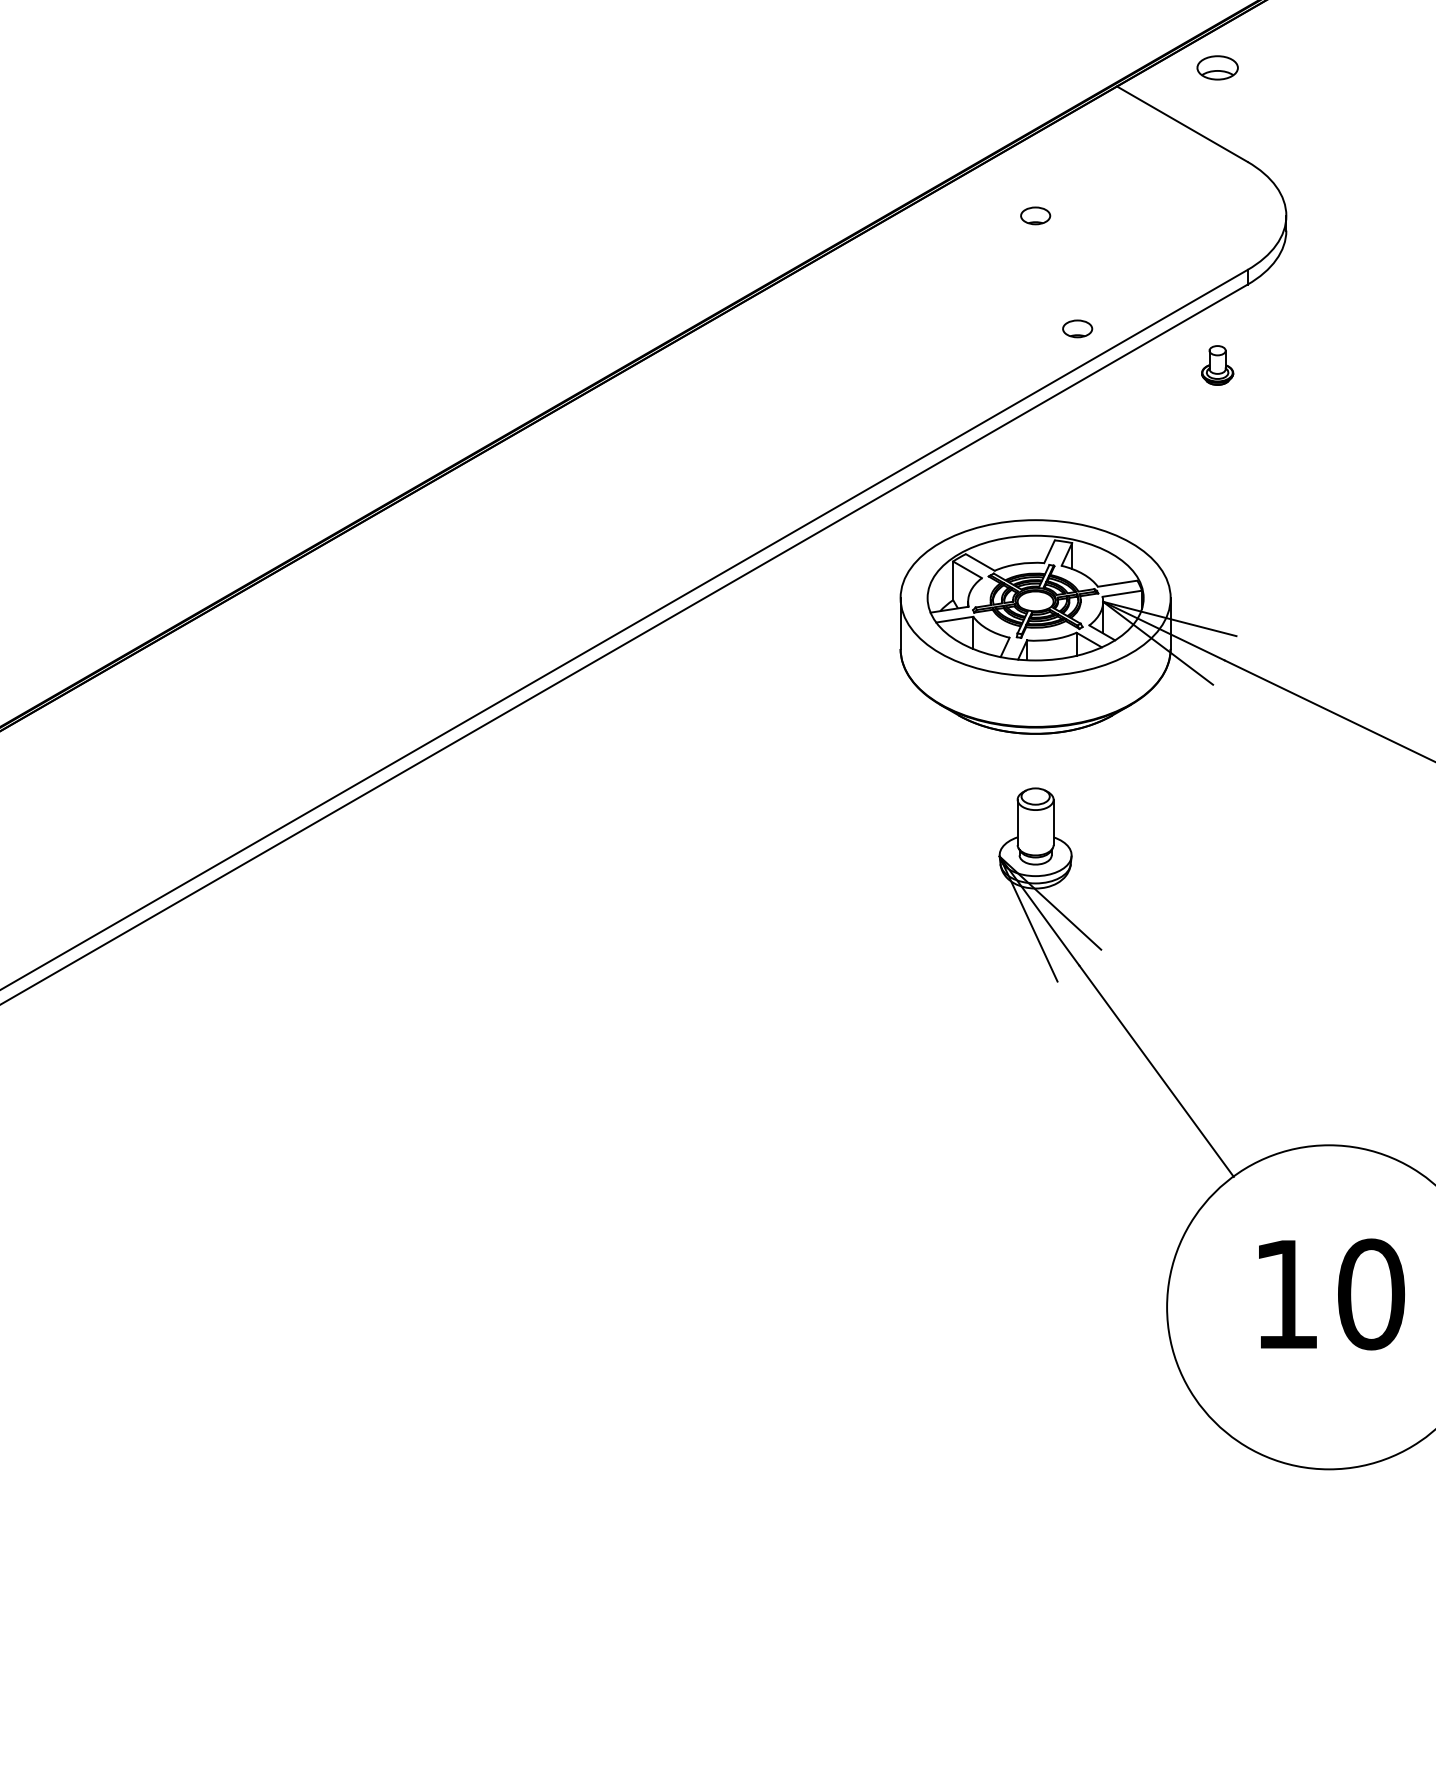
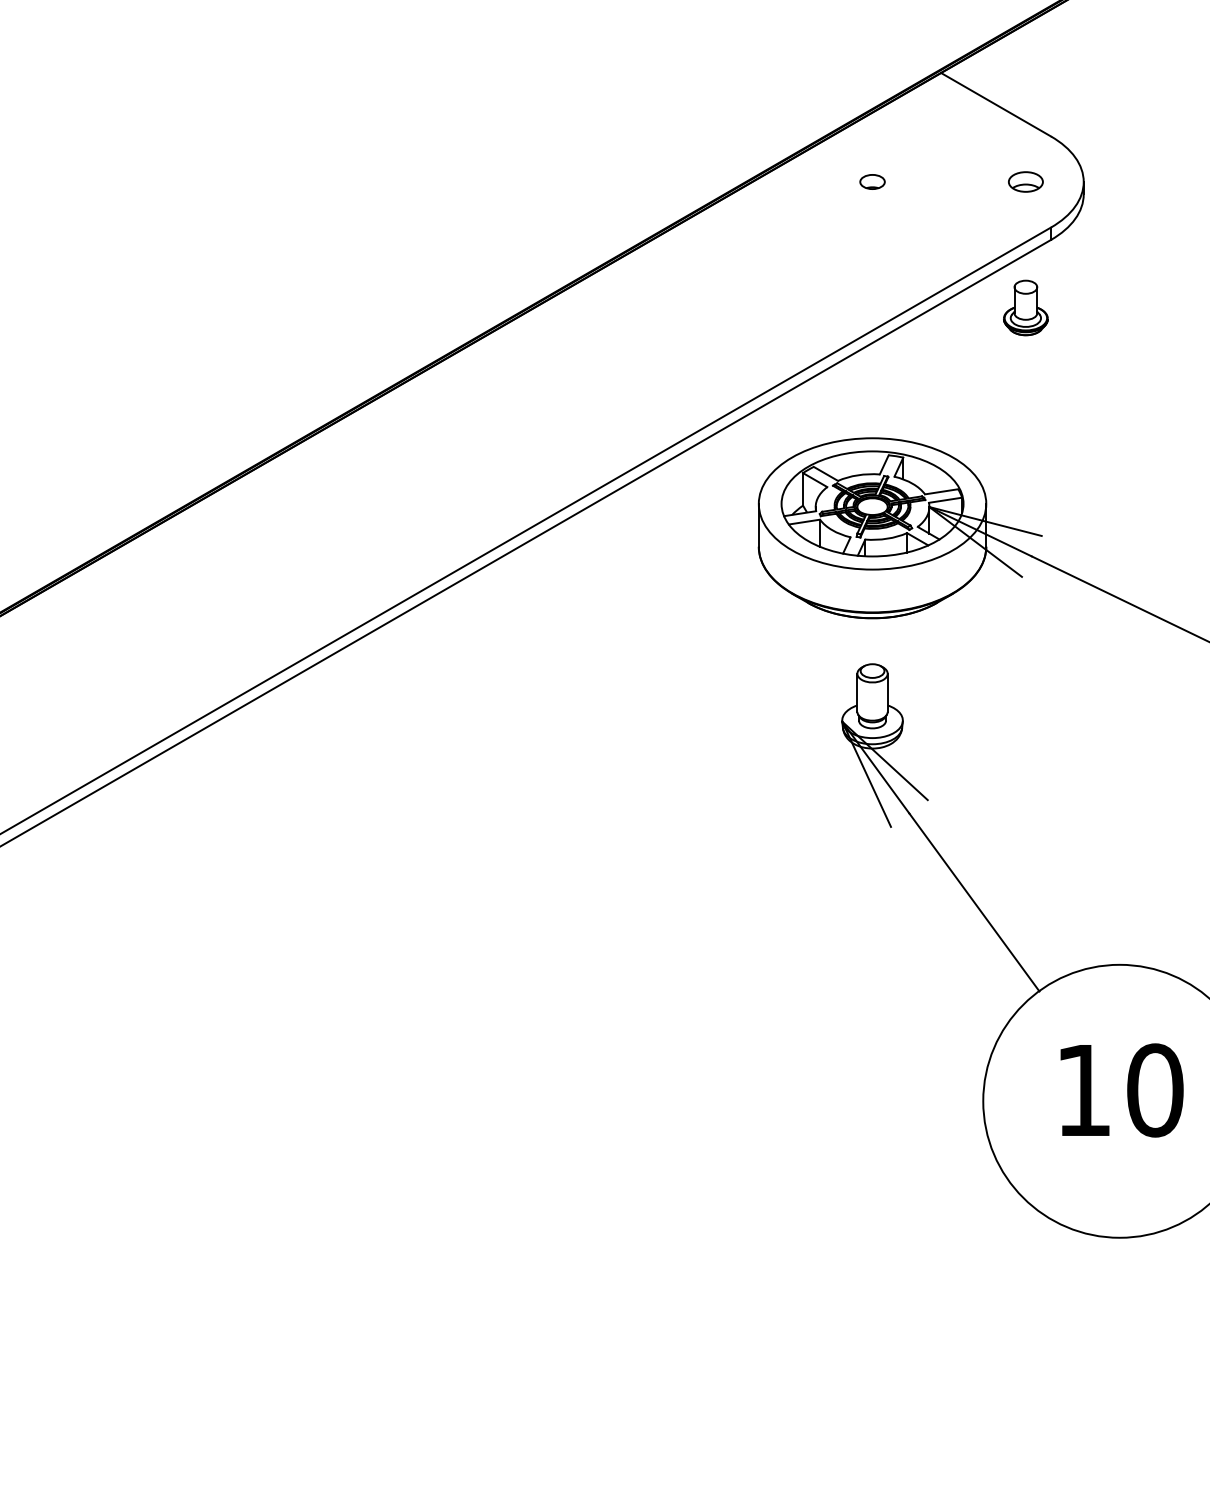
part: (1217, 67) -> (1025, 181), moved
part: (1077, 328) -> (907, 276), removed
part: (1217, 365) -> (1025, 308), size x1.67

